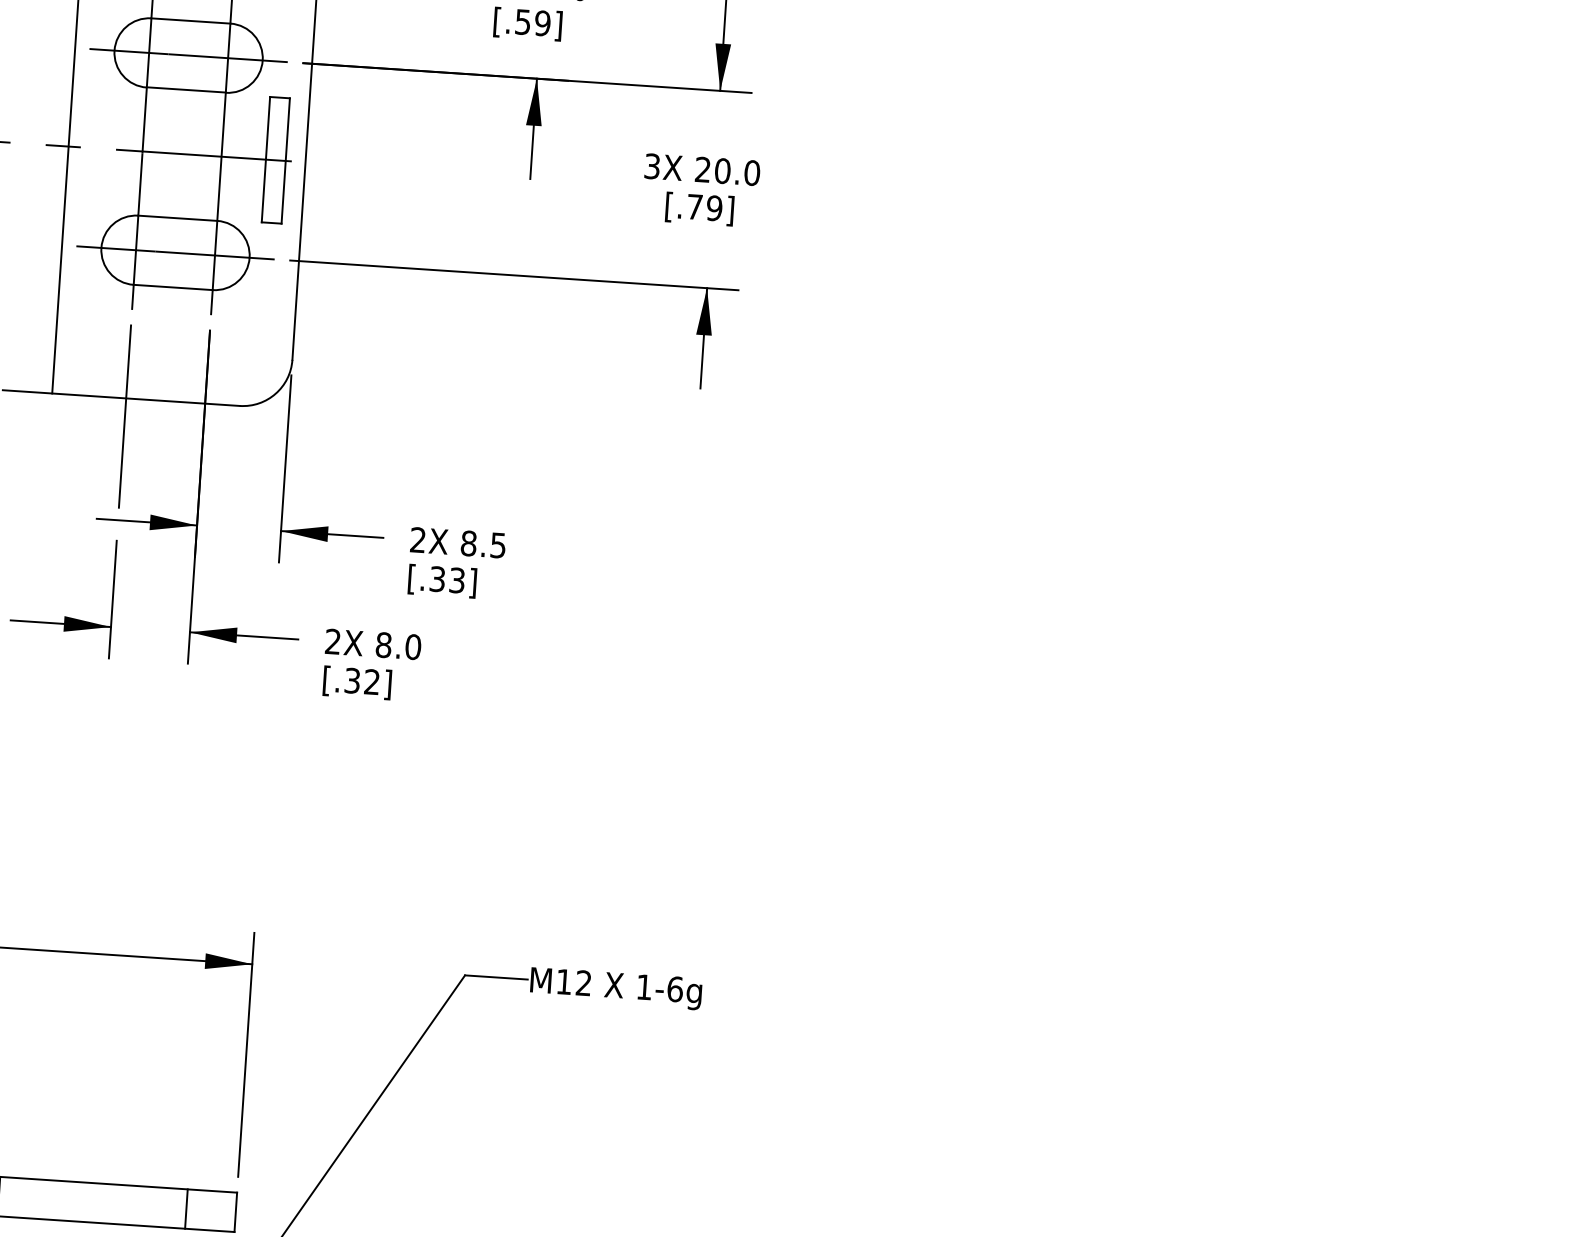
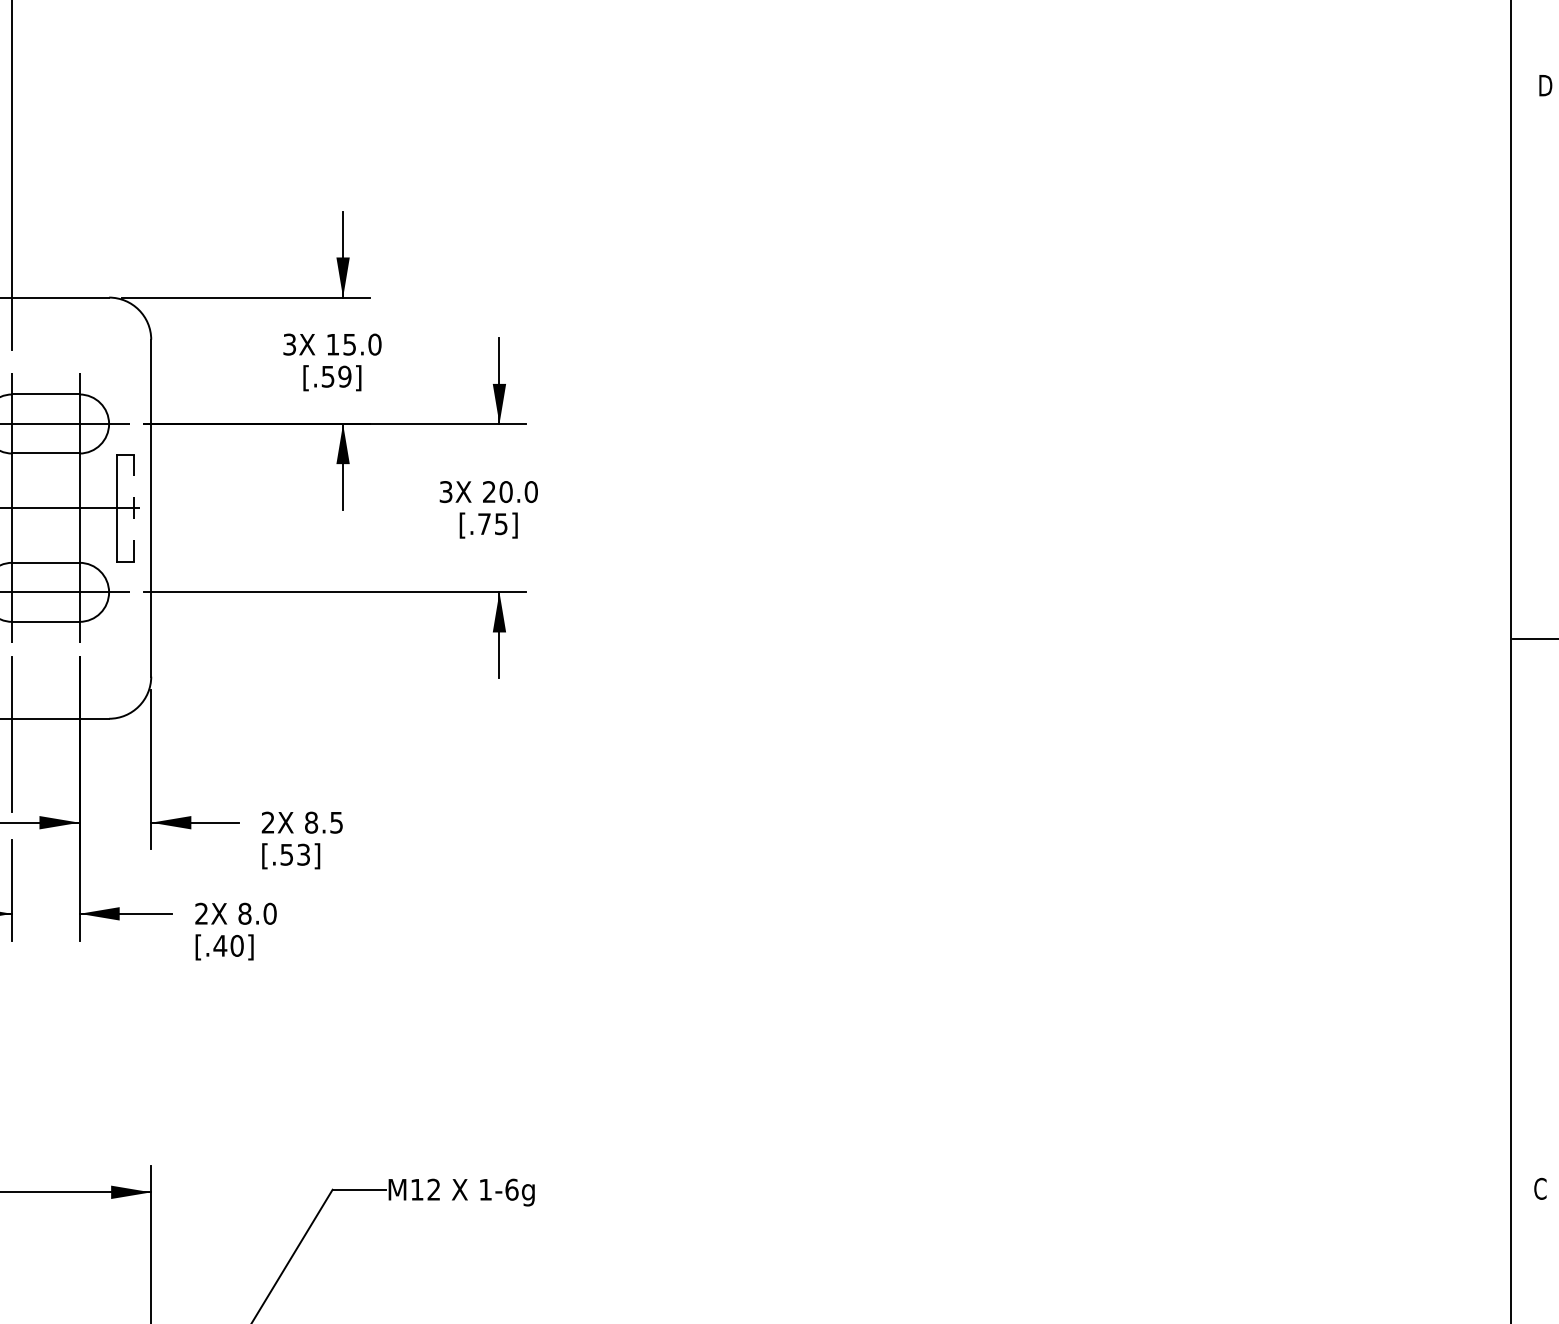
line: (285, 161) -> (134, 508), solid -> dashed
text: (713, 207) -> (500, 523), [.79] -> [.75]
text: (438, 578) -> (287, 854), [.33] -> [.53]
text: (362, 680) -> (228, 945), [.32] -> [.40]

